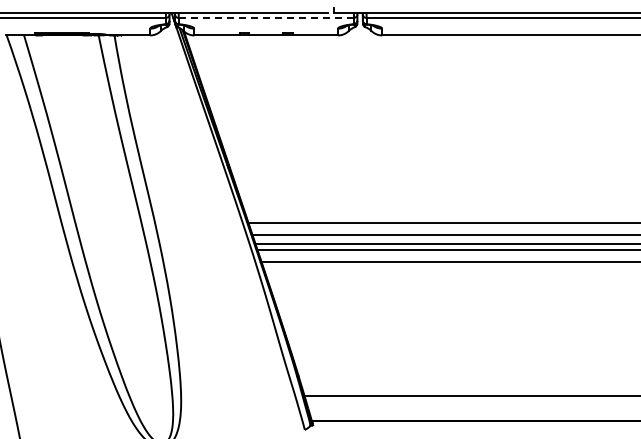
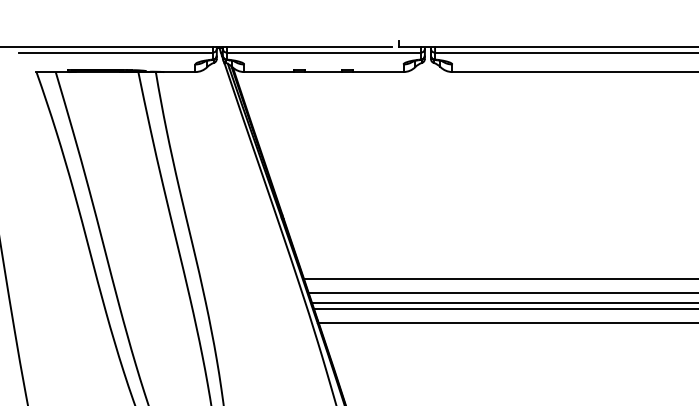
line: (265, 17) -> (323, 52), dashed -> solid

